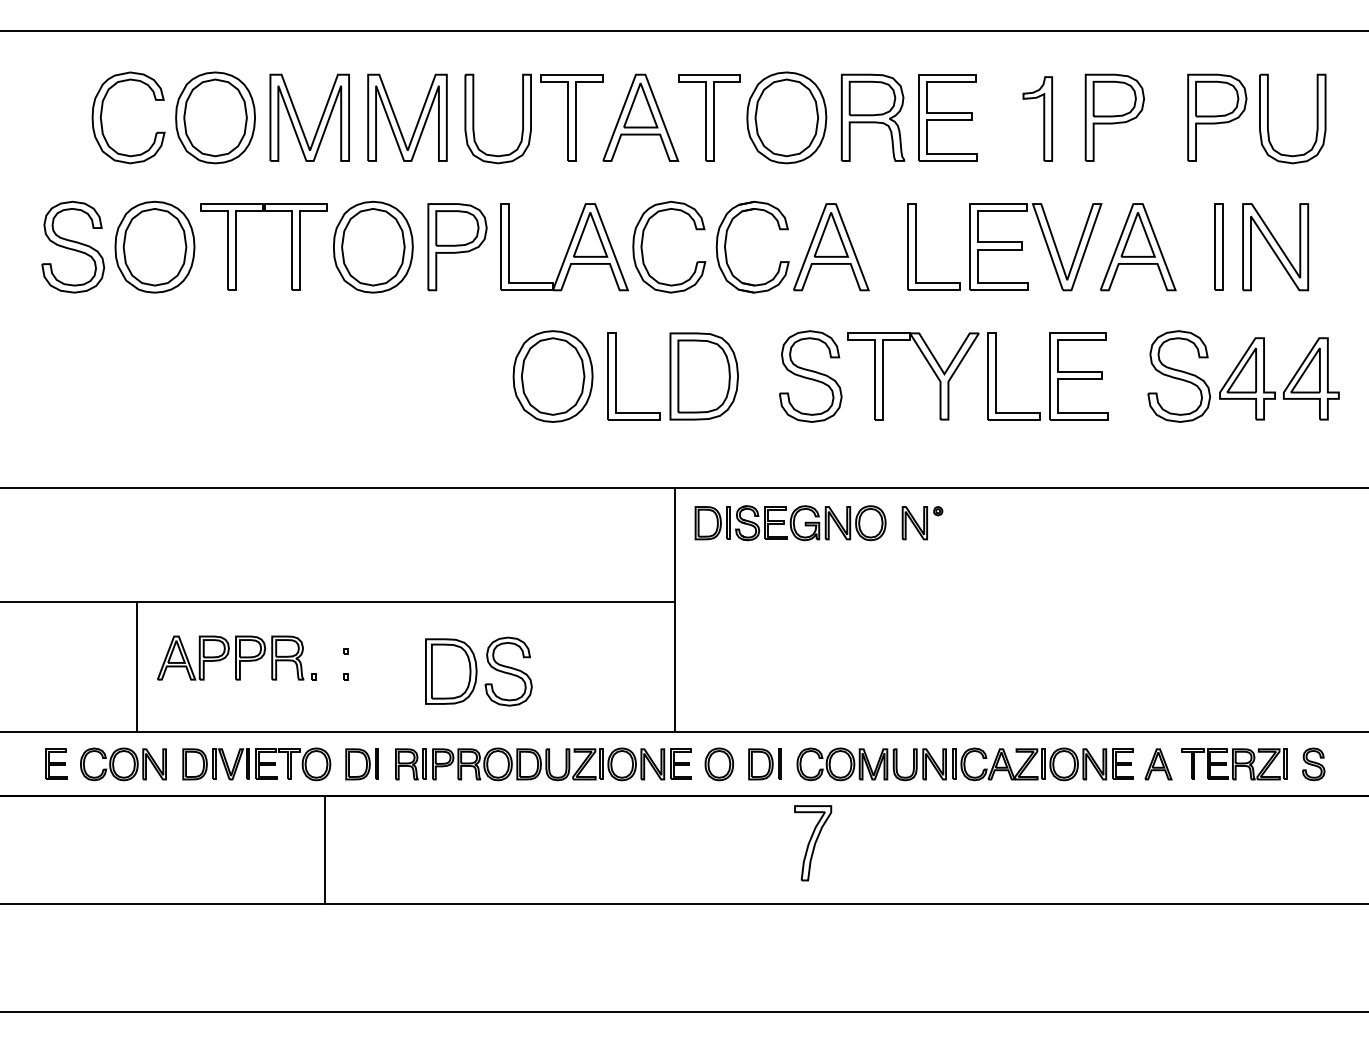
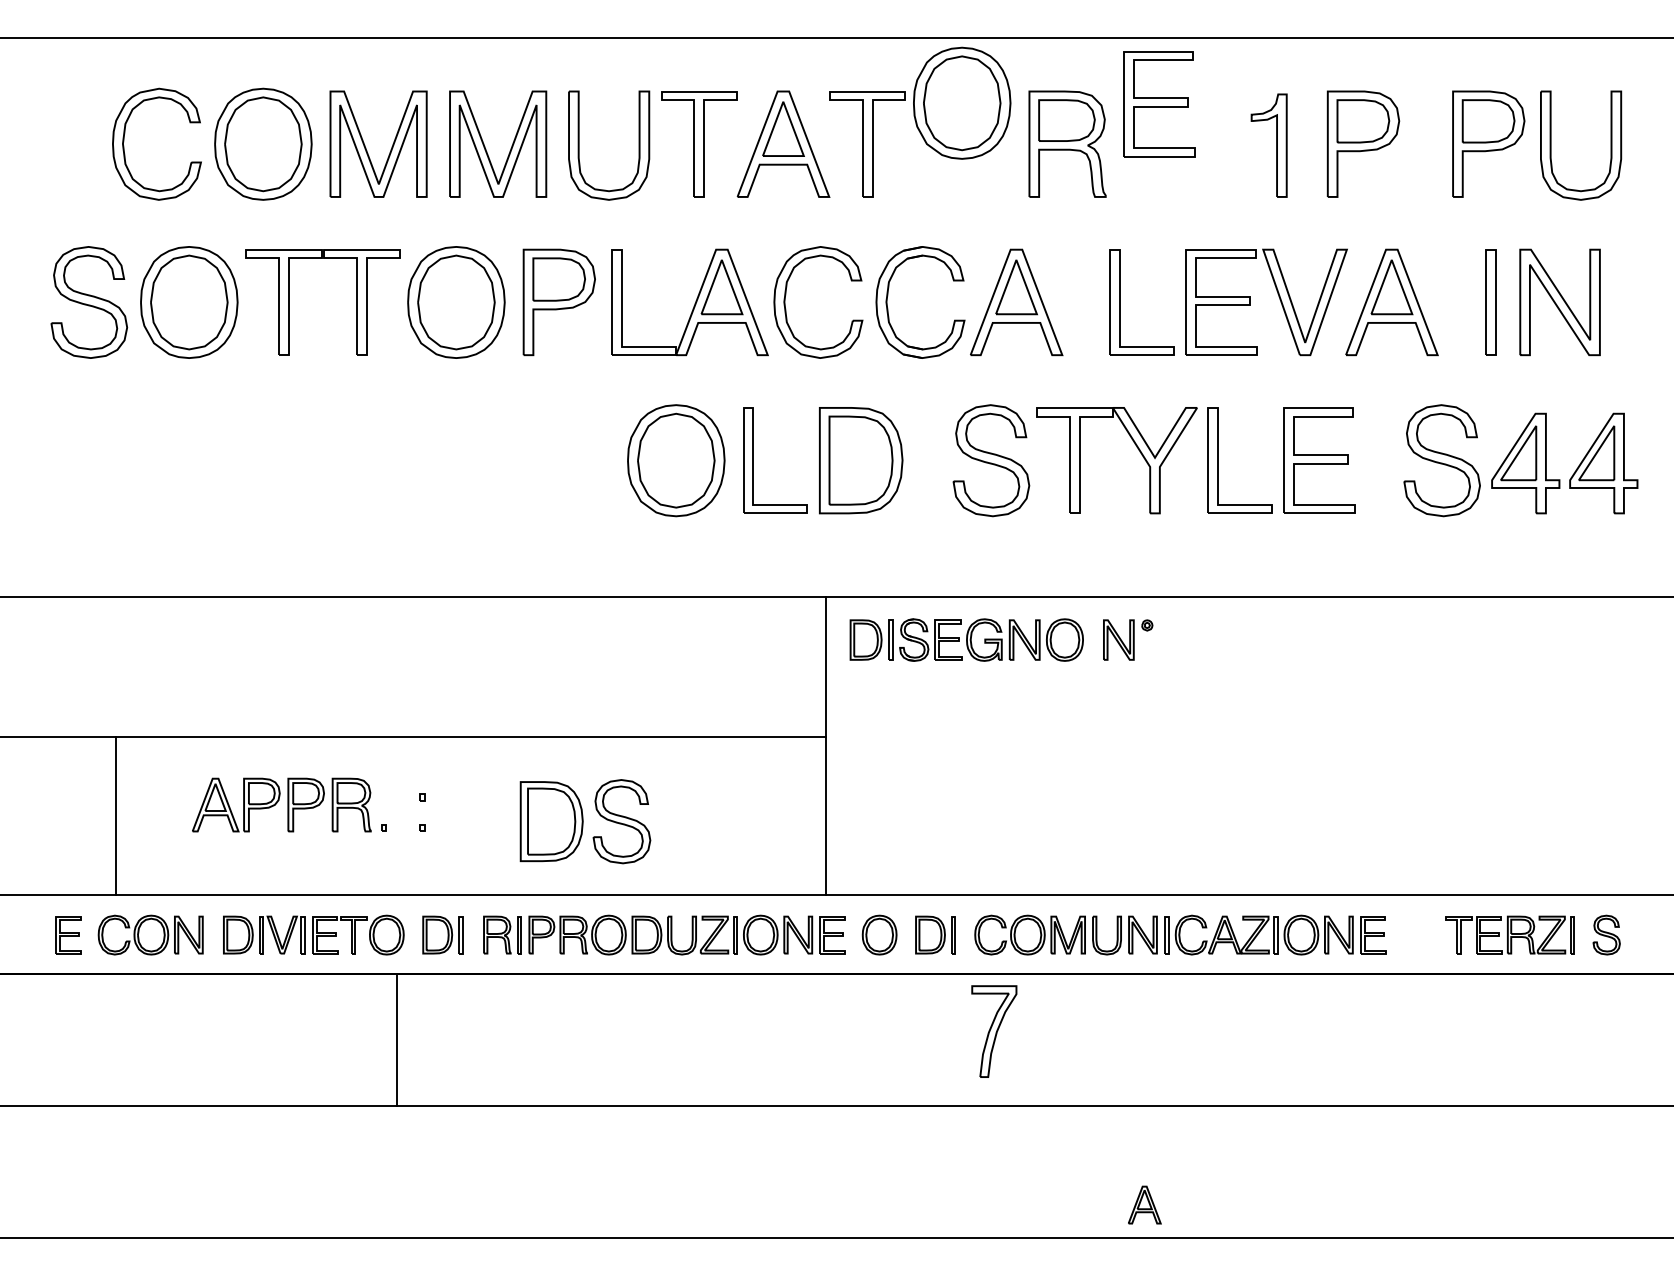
part: (787, 117) -> (962, 102), moved
part: (948, 118) -> (1159, 104), moved
line: (136, 666) -> (115, 815), moved
part: (1158, 763) -> (1144, 1204), moved

